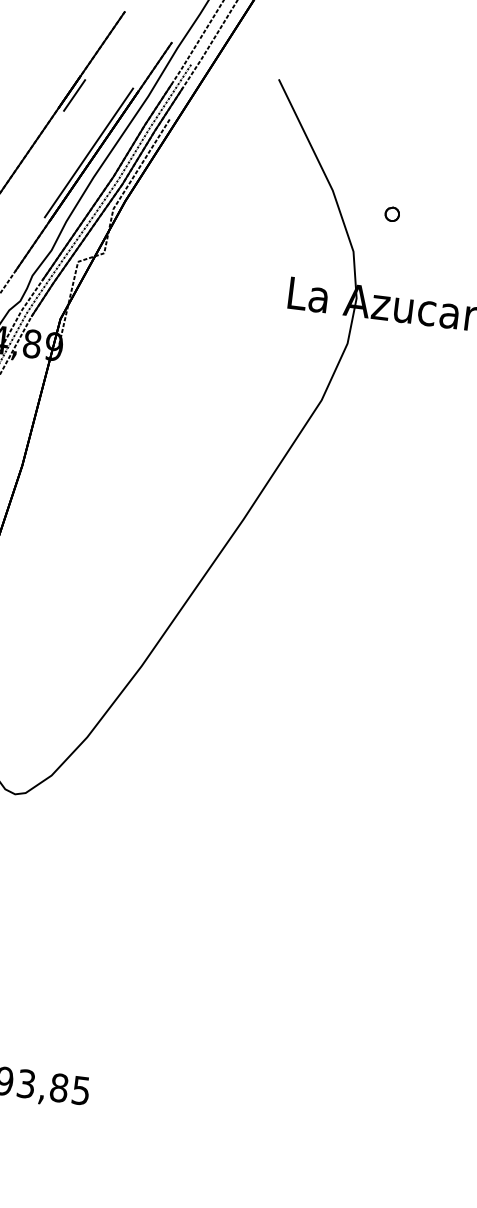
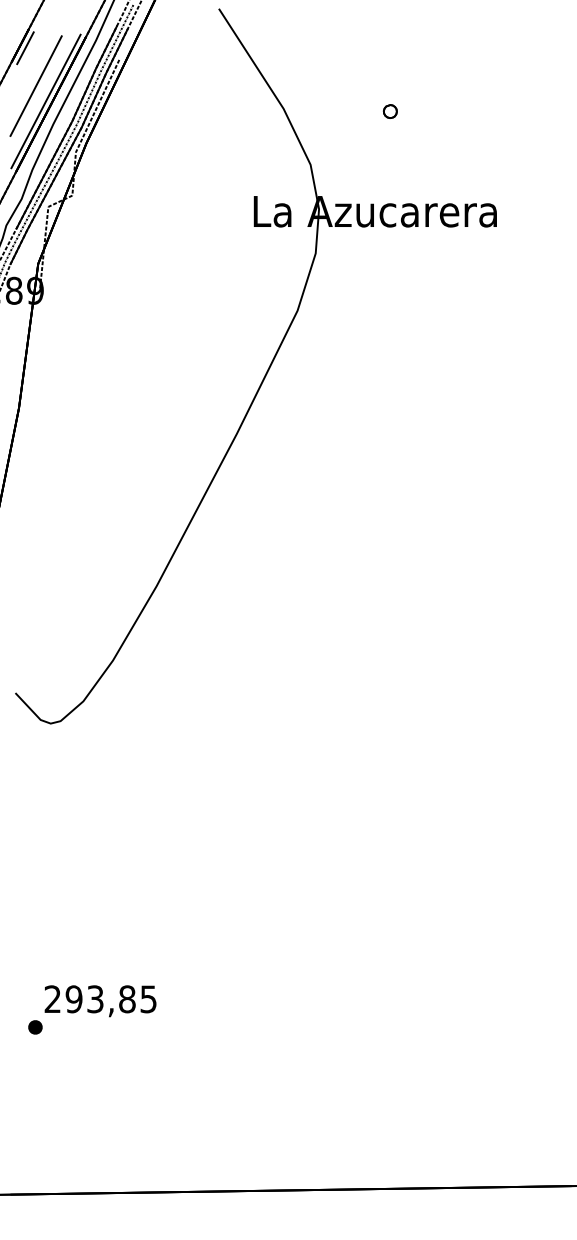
line: (80, 135) -> (35, 85), added
part: (391, 214) -> (389, 111), moved

